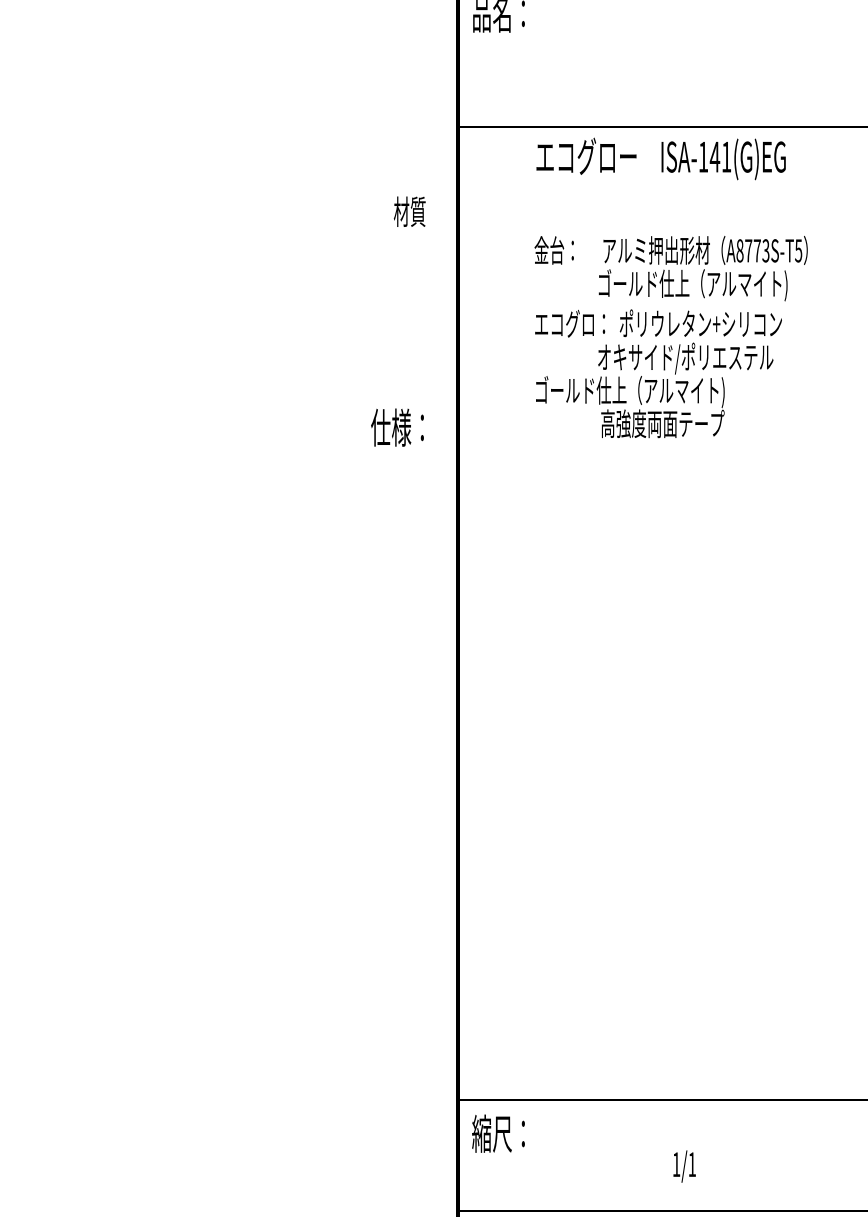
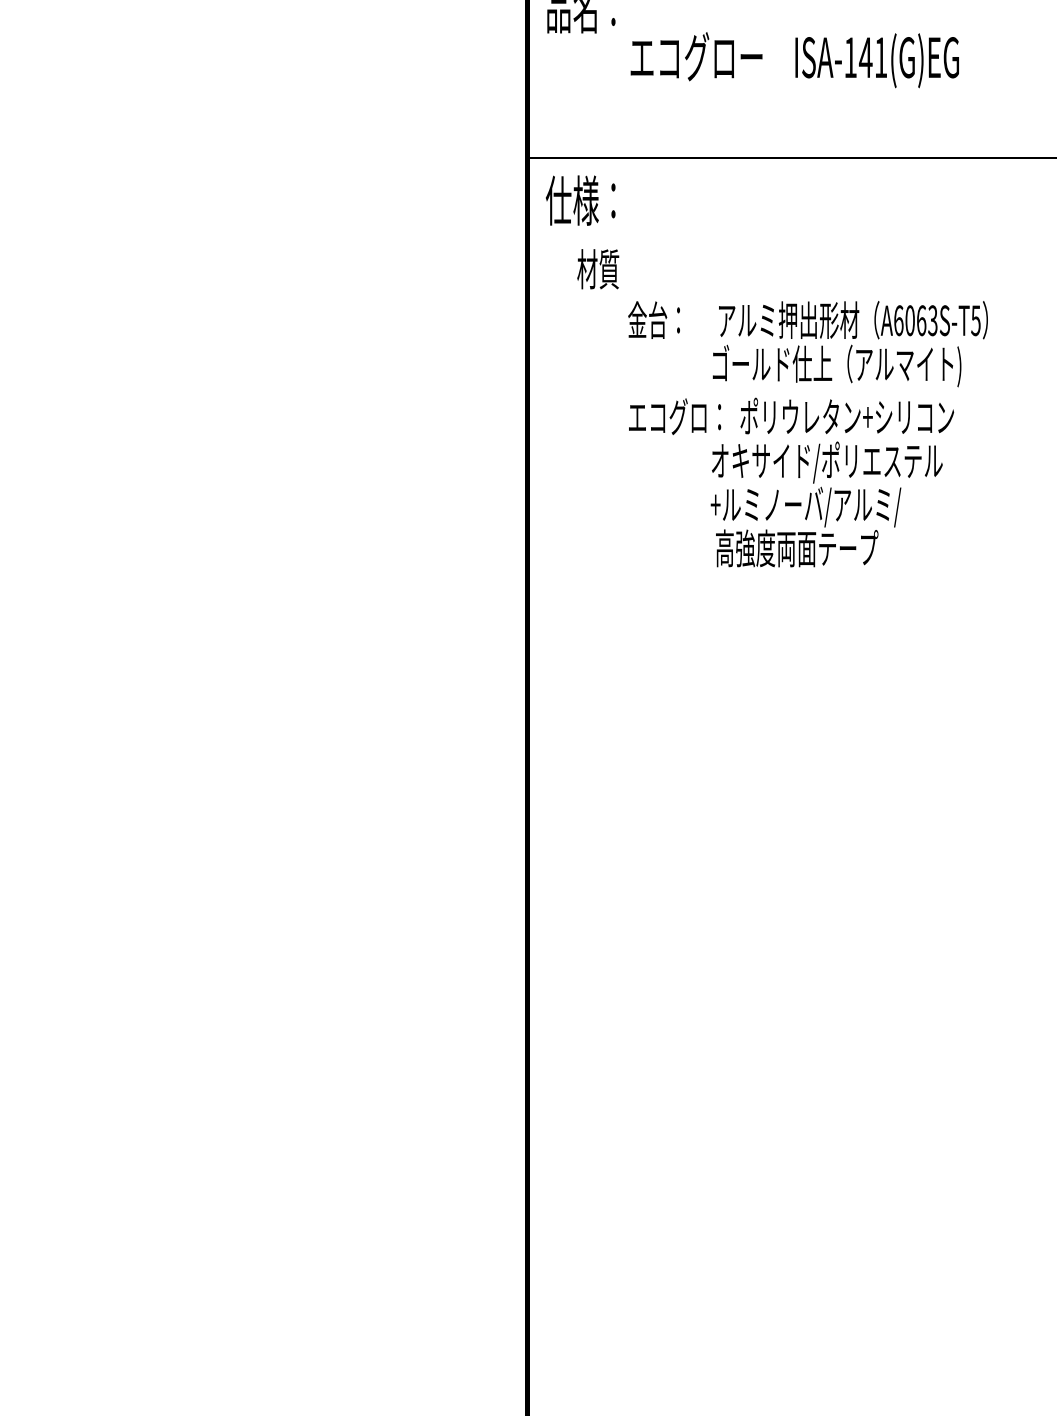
text: (660, 158) -> (794, 59), moved
text: (409, 211) -> (597, 268), moved
text: (748, 250) -> (909, 320), A8773S-T5 -> A6063S-T5
text: (638, 392) -> (765, 507), ゴールド仕上（アルマイト) -> +ルミノーバ/アルミ/
text: (397, 427) -> (580, 200), moved

